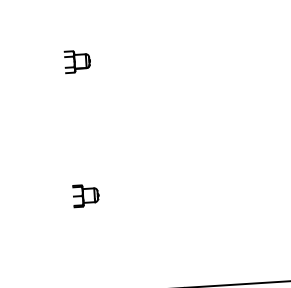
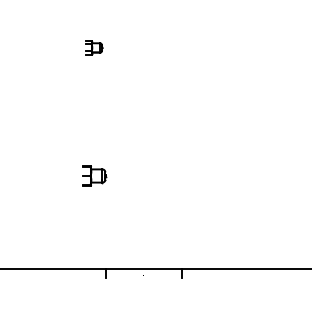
part: (77, 61) -> (94, 47), size x0.7

